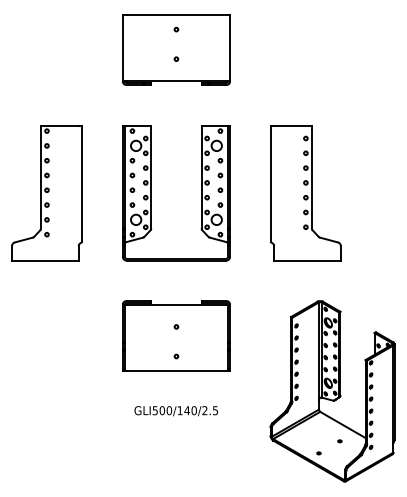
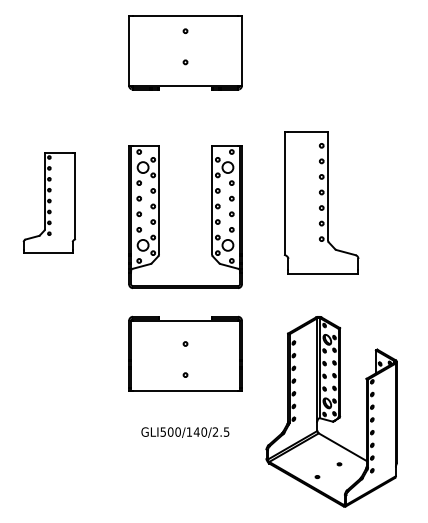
part: (47, 192) -> (49, 202), size x0.7
part: (151, 192) -> (159, 216), moved
part: (332, 391) -> (331, 411), moved

